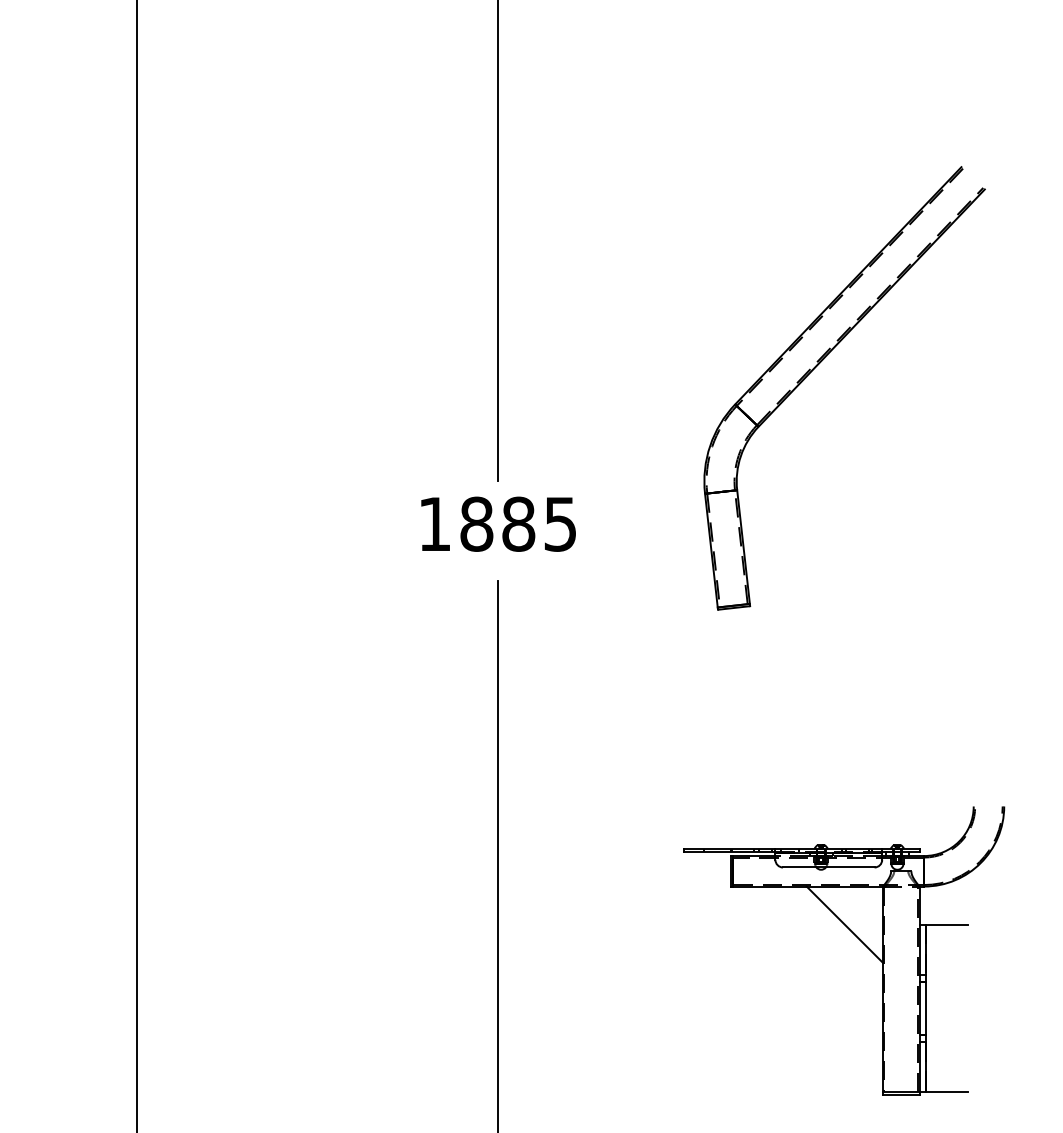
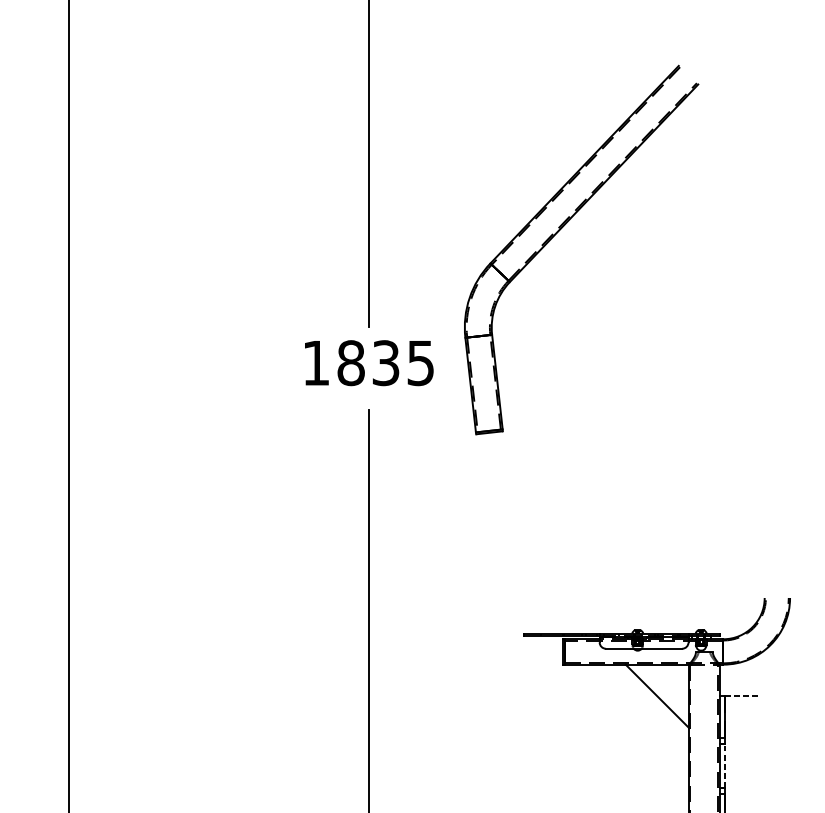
part: (820, 363) -> (561, 229), moved
text: (518, 523) -> (385, 362), 1885 -> 1835
line: (946, 924) -> (742, 696), solid -> dashed
line: (925, 1008) -> (724, 766), solid -> dashed

